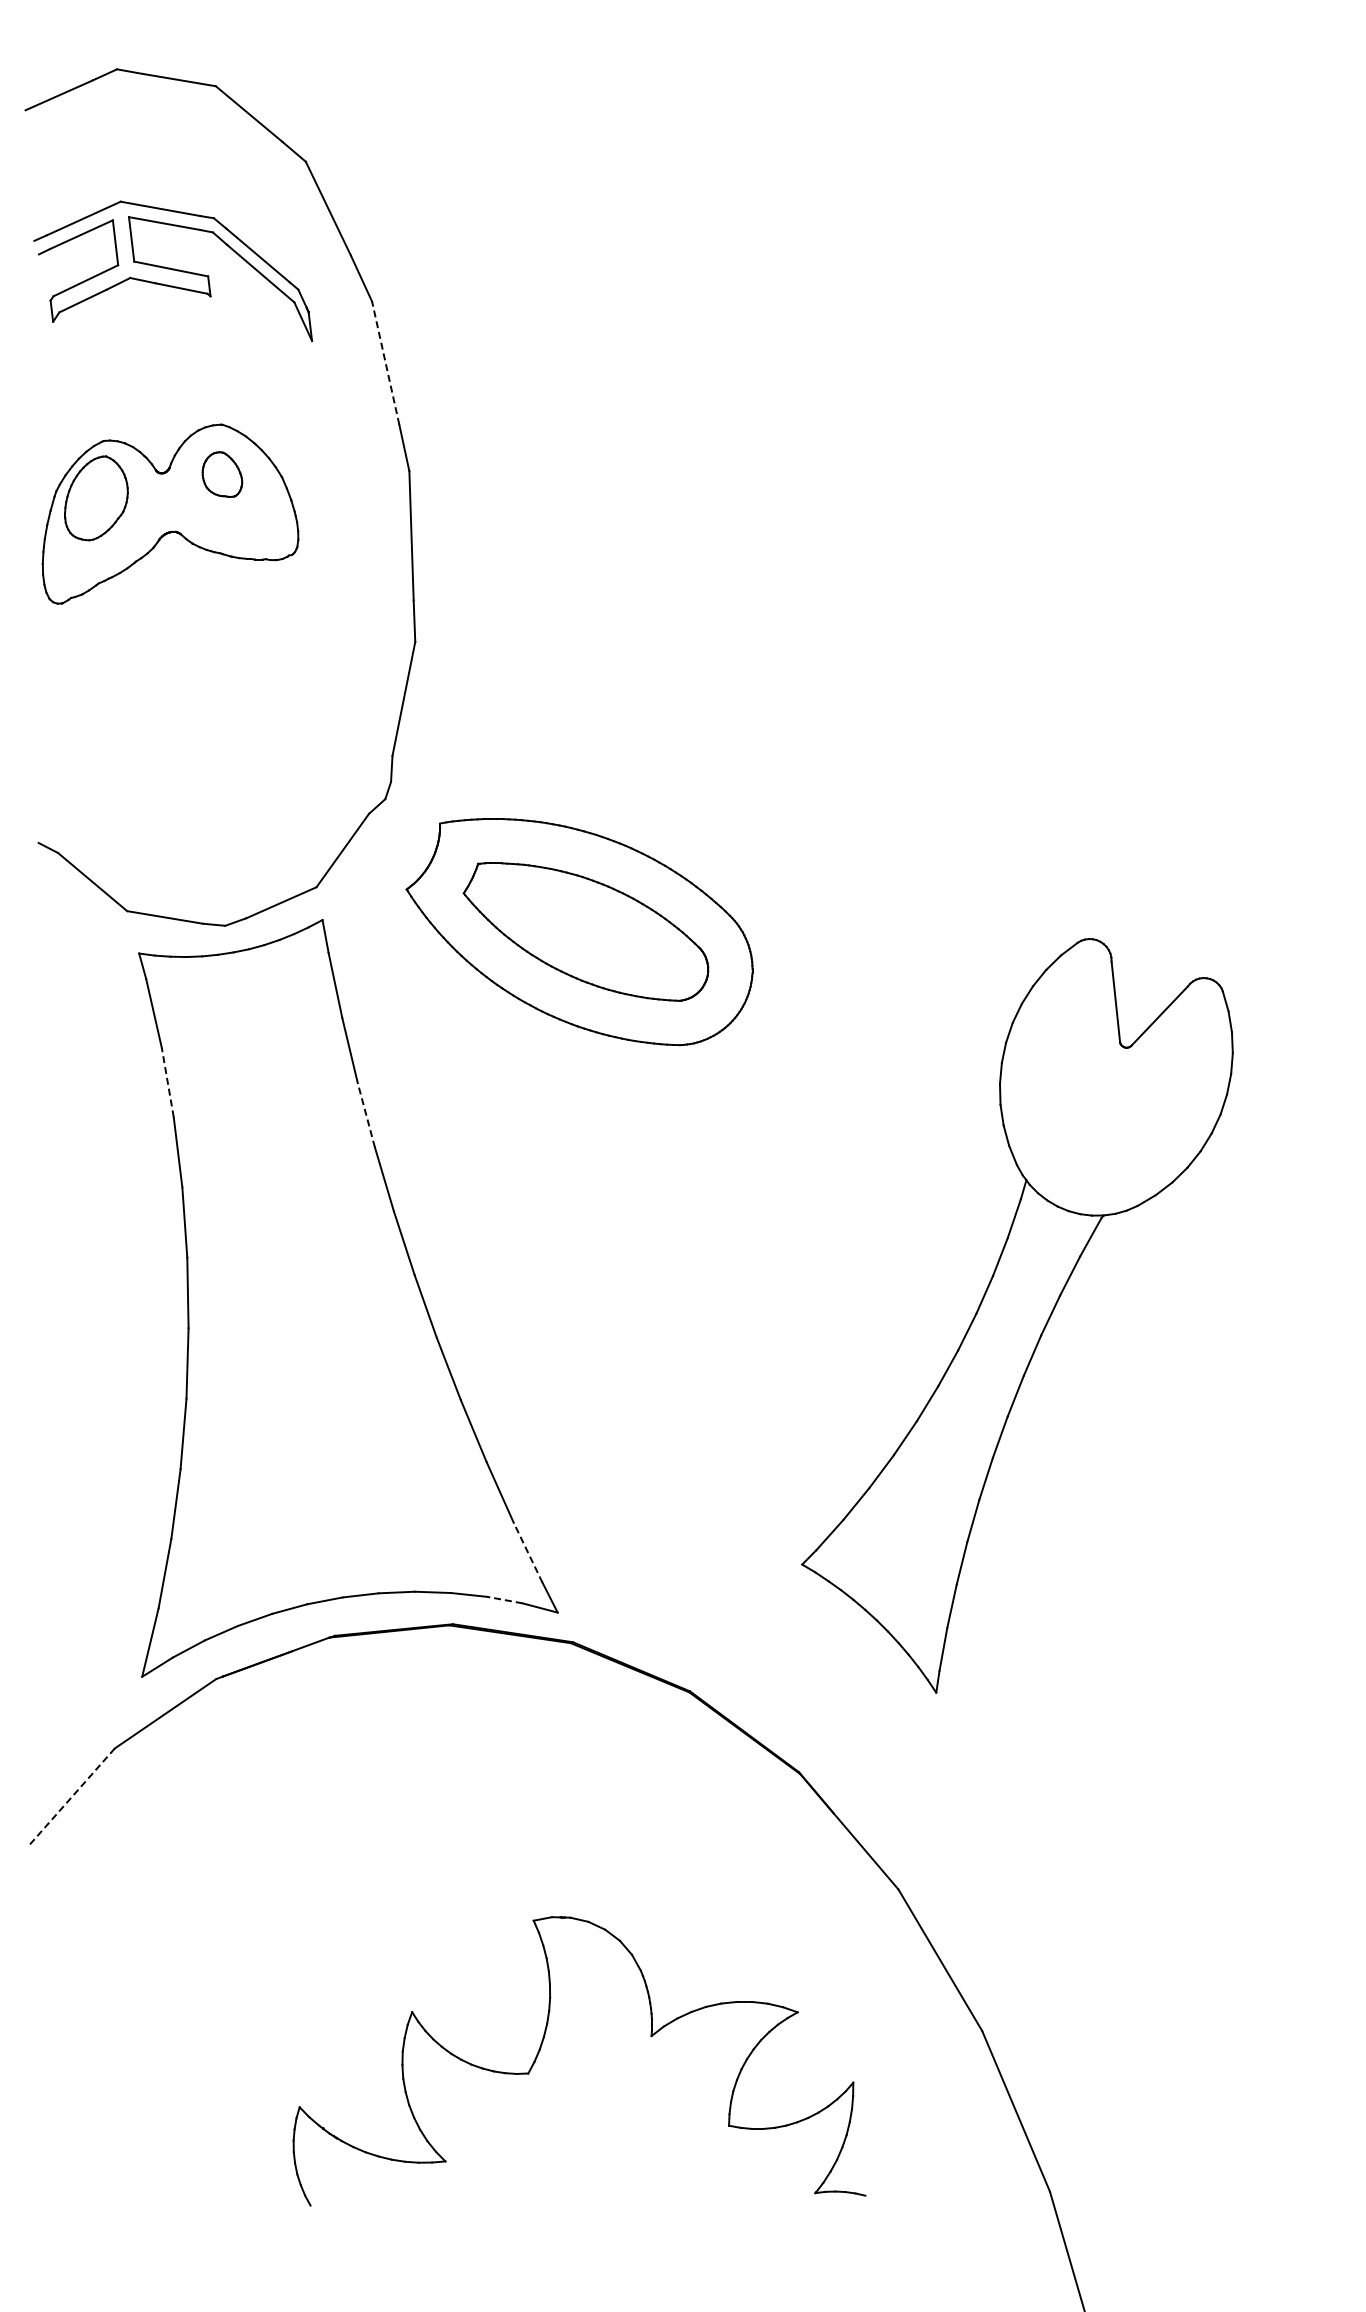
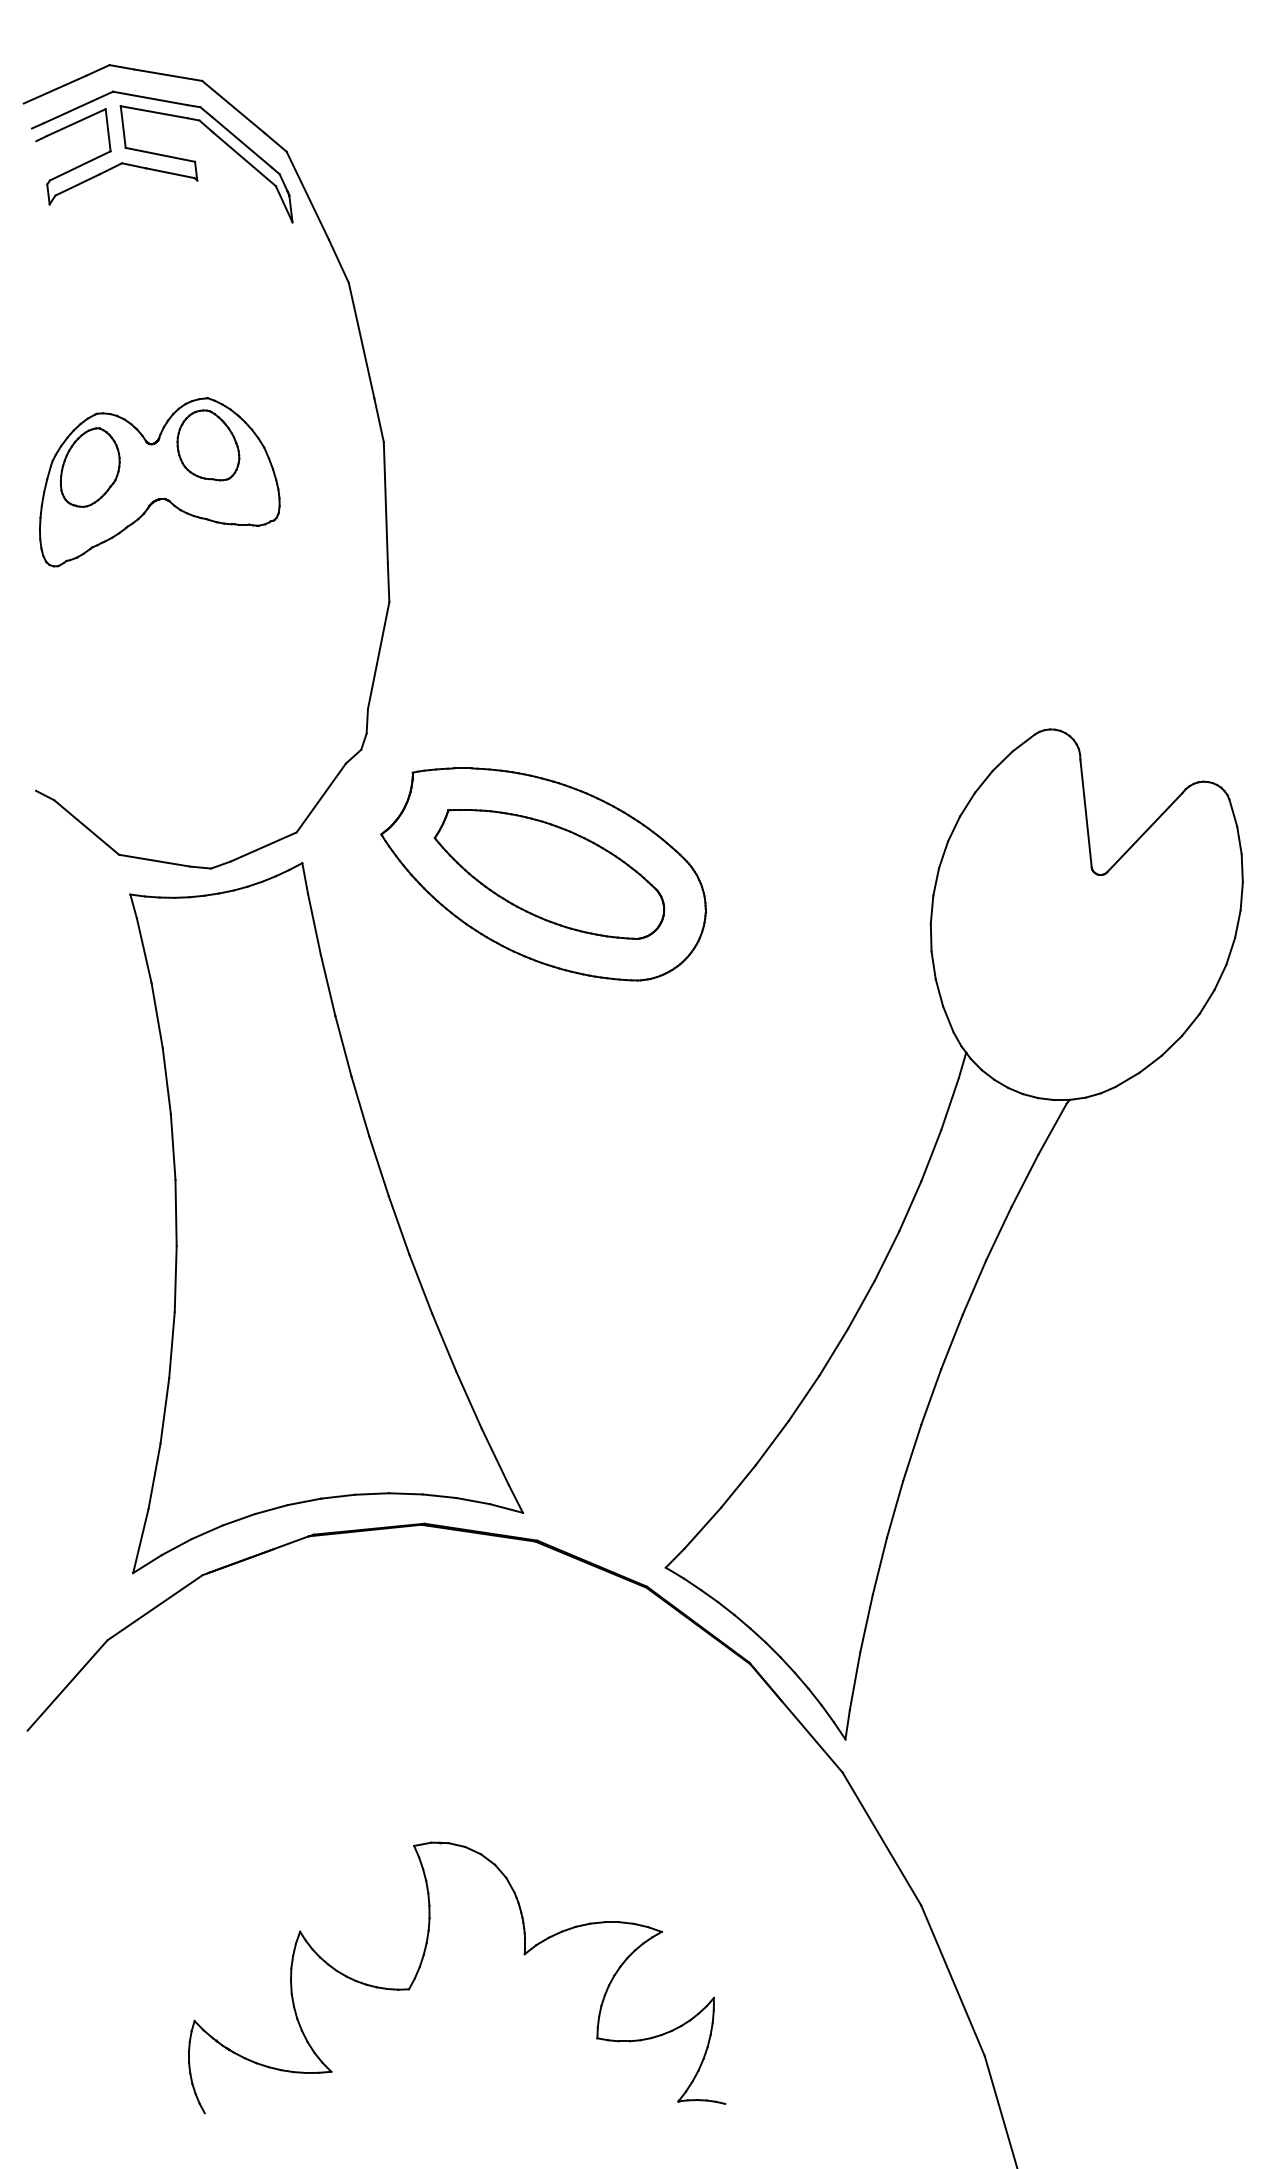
part: (173, 270) -> (162, 156), moved
line: (385, 362) -> (361, 340), dashed -> solid
part: (222, 474) -> (208, 445), size x1.67
line: (167, 1082) -> (156, 1015), dashed -> solid
line: (366, 1114) -> (343, 1045), dashed -> solid
part: (1017, 1315) -> (954, 1234), size x1.43
line: (527, 1552) -> (494, 1456), dashed -> solid
line: (504, 1600) -> (473, 1501), dashed -> solid
line: (71, 1796) -> (66, 1685), dashed -> solid
part: (541, 2048) -> (421, 1965), moved

